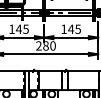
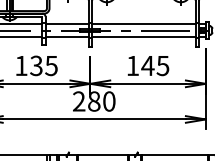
text: (18, 29) -> (35, 66), 145 -> 135

